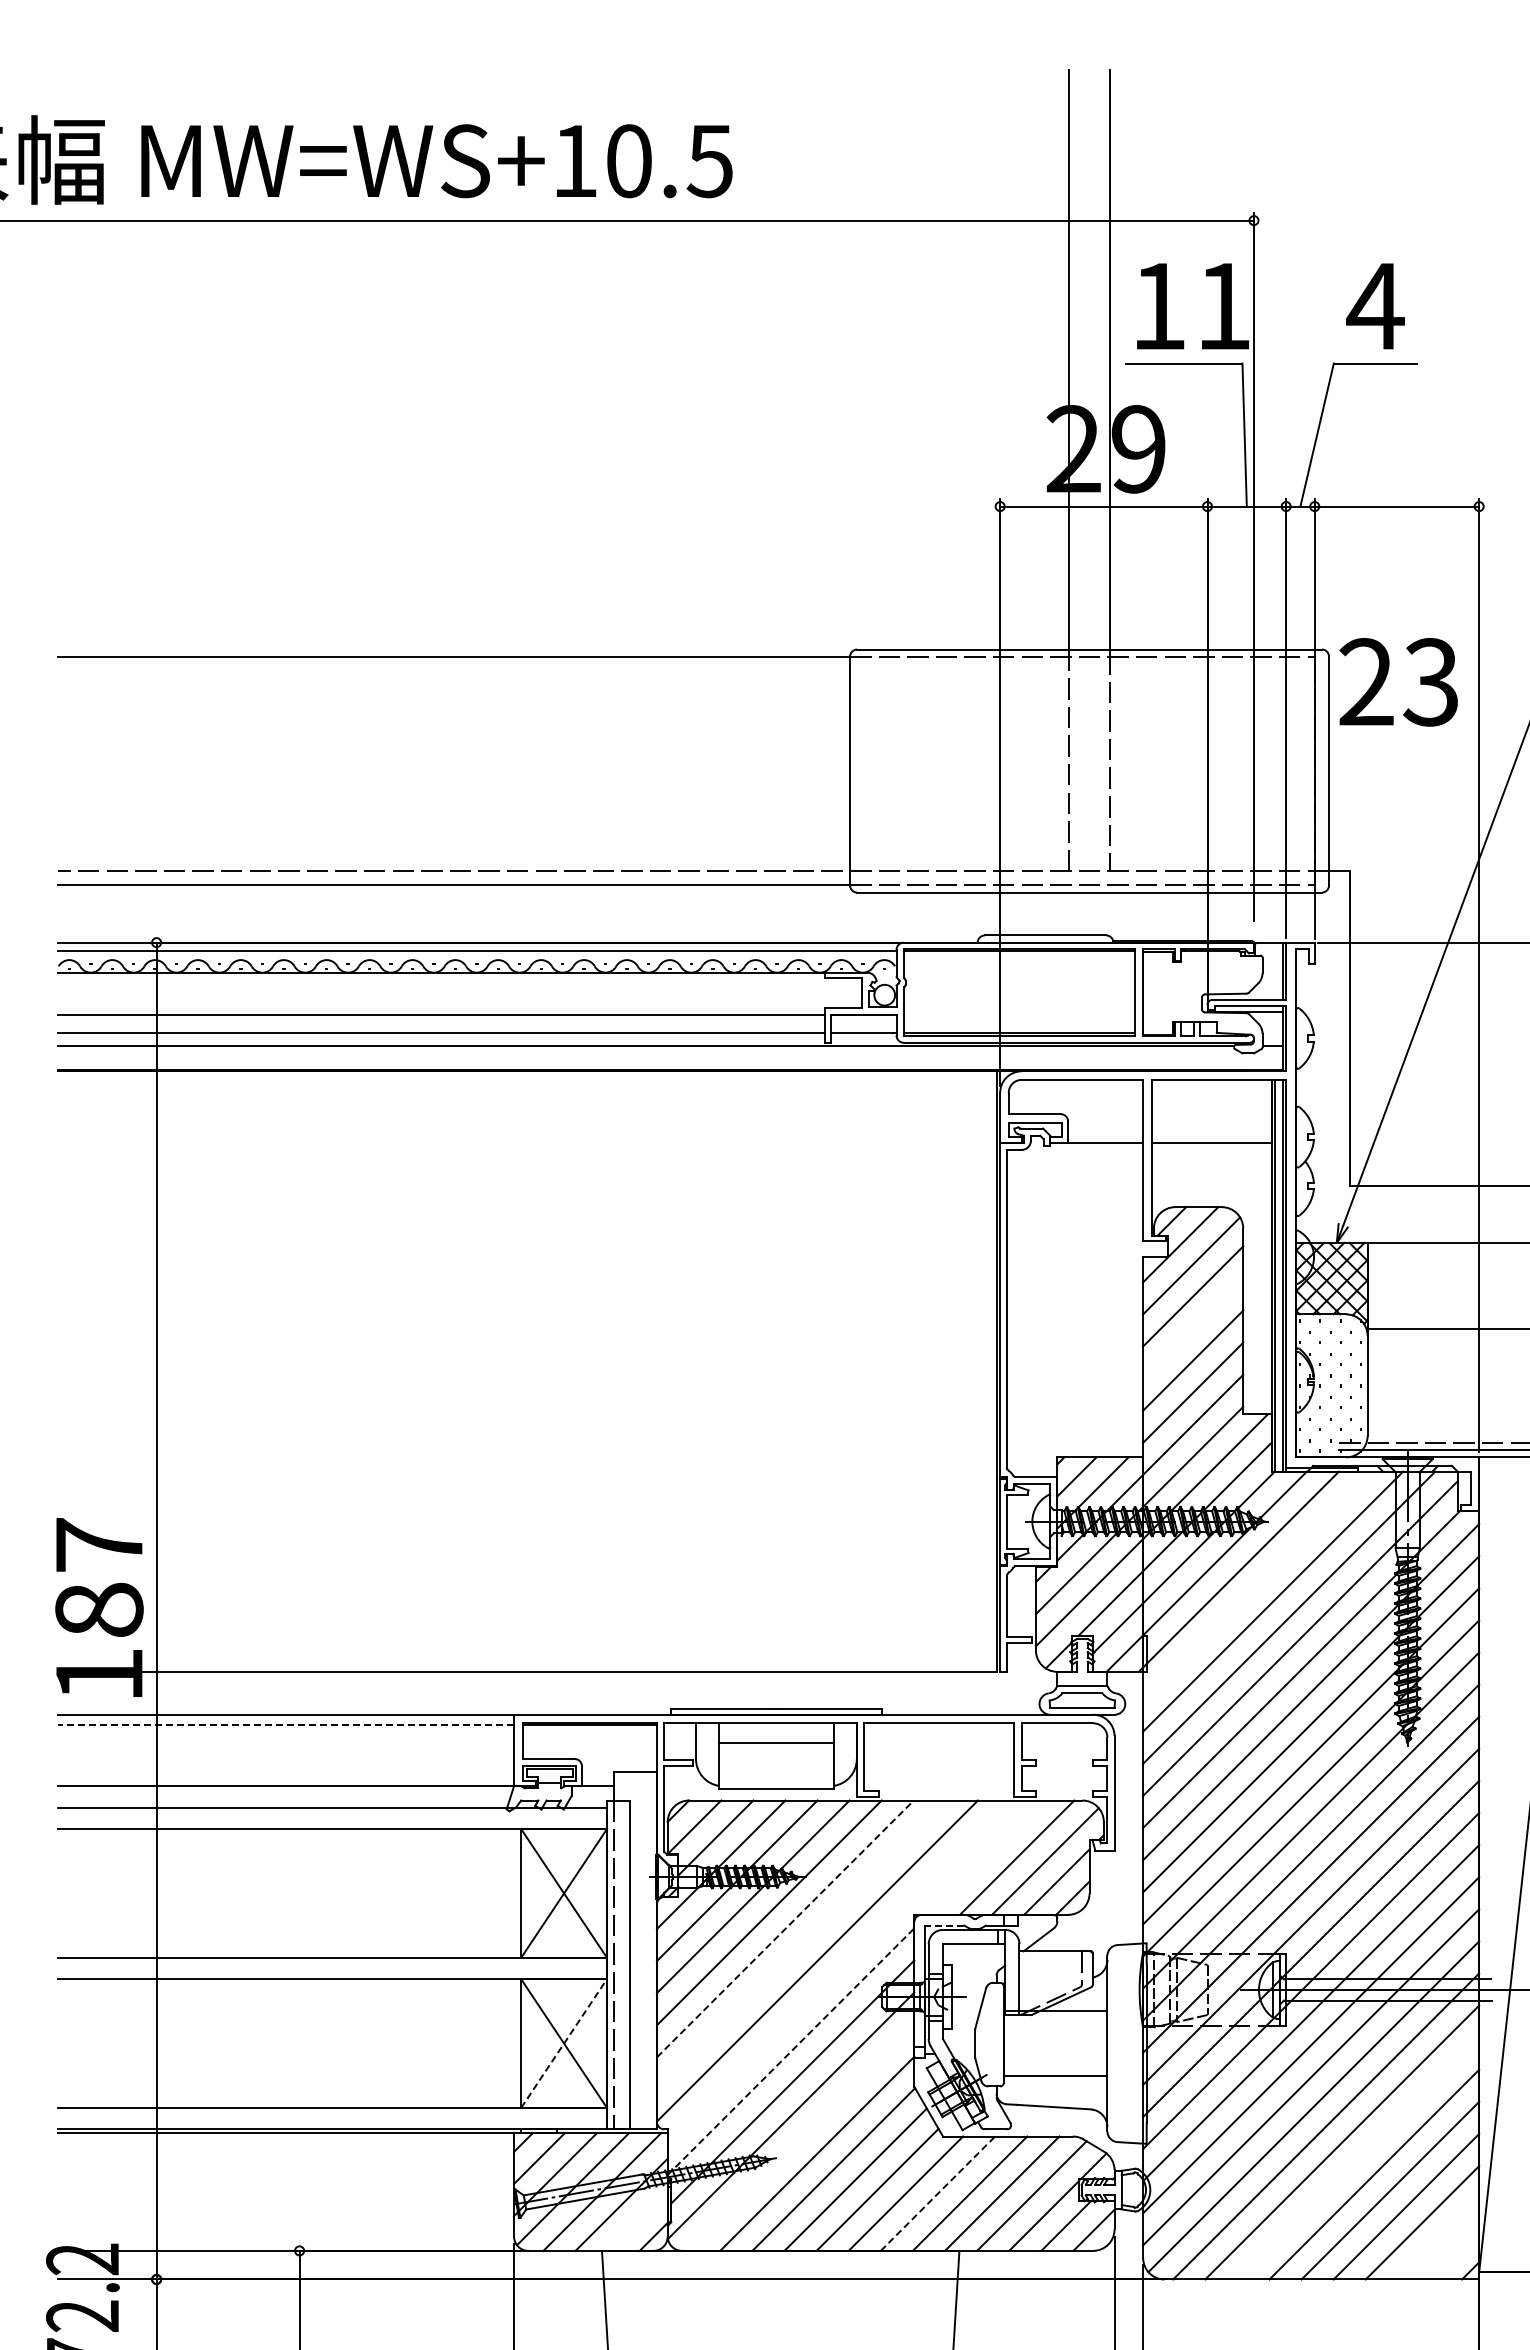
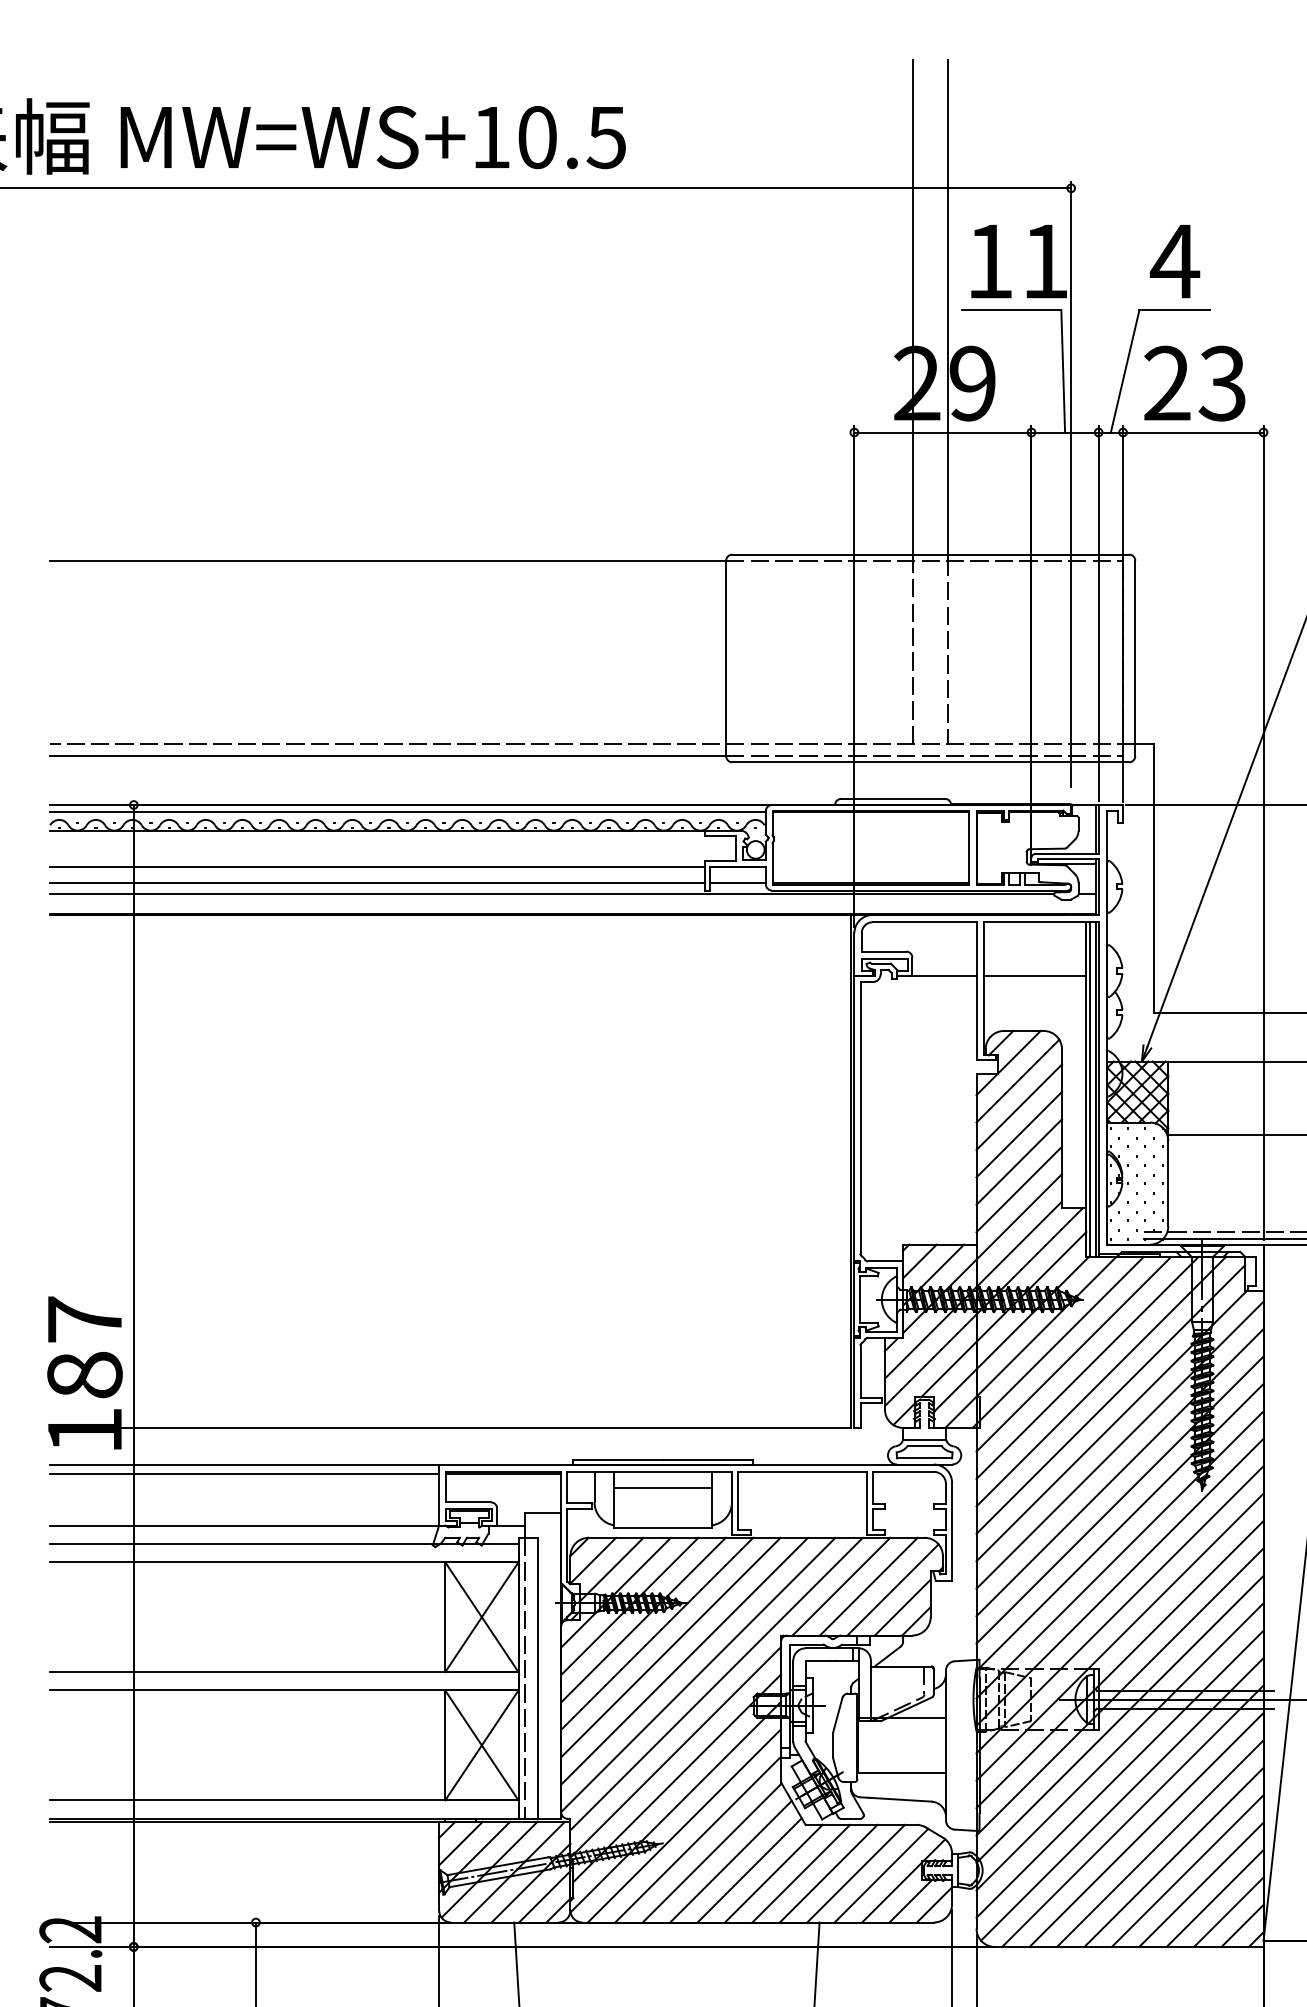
text: (1398, 682) -> (1194, 383), moved
line: (1193, 1328) -> (1019, 1134), added
line: (1257, 1585) -> (1074, 1354), added
line: (286, 1725) -> (244, 1473), dashed -> solid
line: (984, 1857) -> (840, 1586), added
line: (944, 1925) -> (806, 1644), dashed -> solid
line: (785, 1928) -> (671, 1647), dashed -> solid
line: (801, 1944) -> (684, 1660), added
line: (838, 1971) -> (716, 1683), added
line: (564, 2043) -> (482, 1745), dashed -> solid
line: (791, 2051) -> (676, 1752), dashed -> solid
line: (801, 2137) -> (684, 1825), added
line: (1358, 2158) -> (1160, 1843), added
line: (937, 2193) -> (800, 1873), dashed -> solid
line: (637, 2220) -> (544, 1896), added
line: (1438, 2238) -> (1228, 1911), added
line: (1454, 2254) -> (1242, 1925), added

